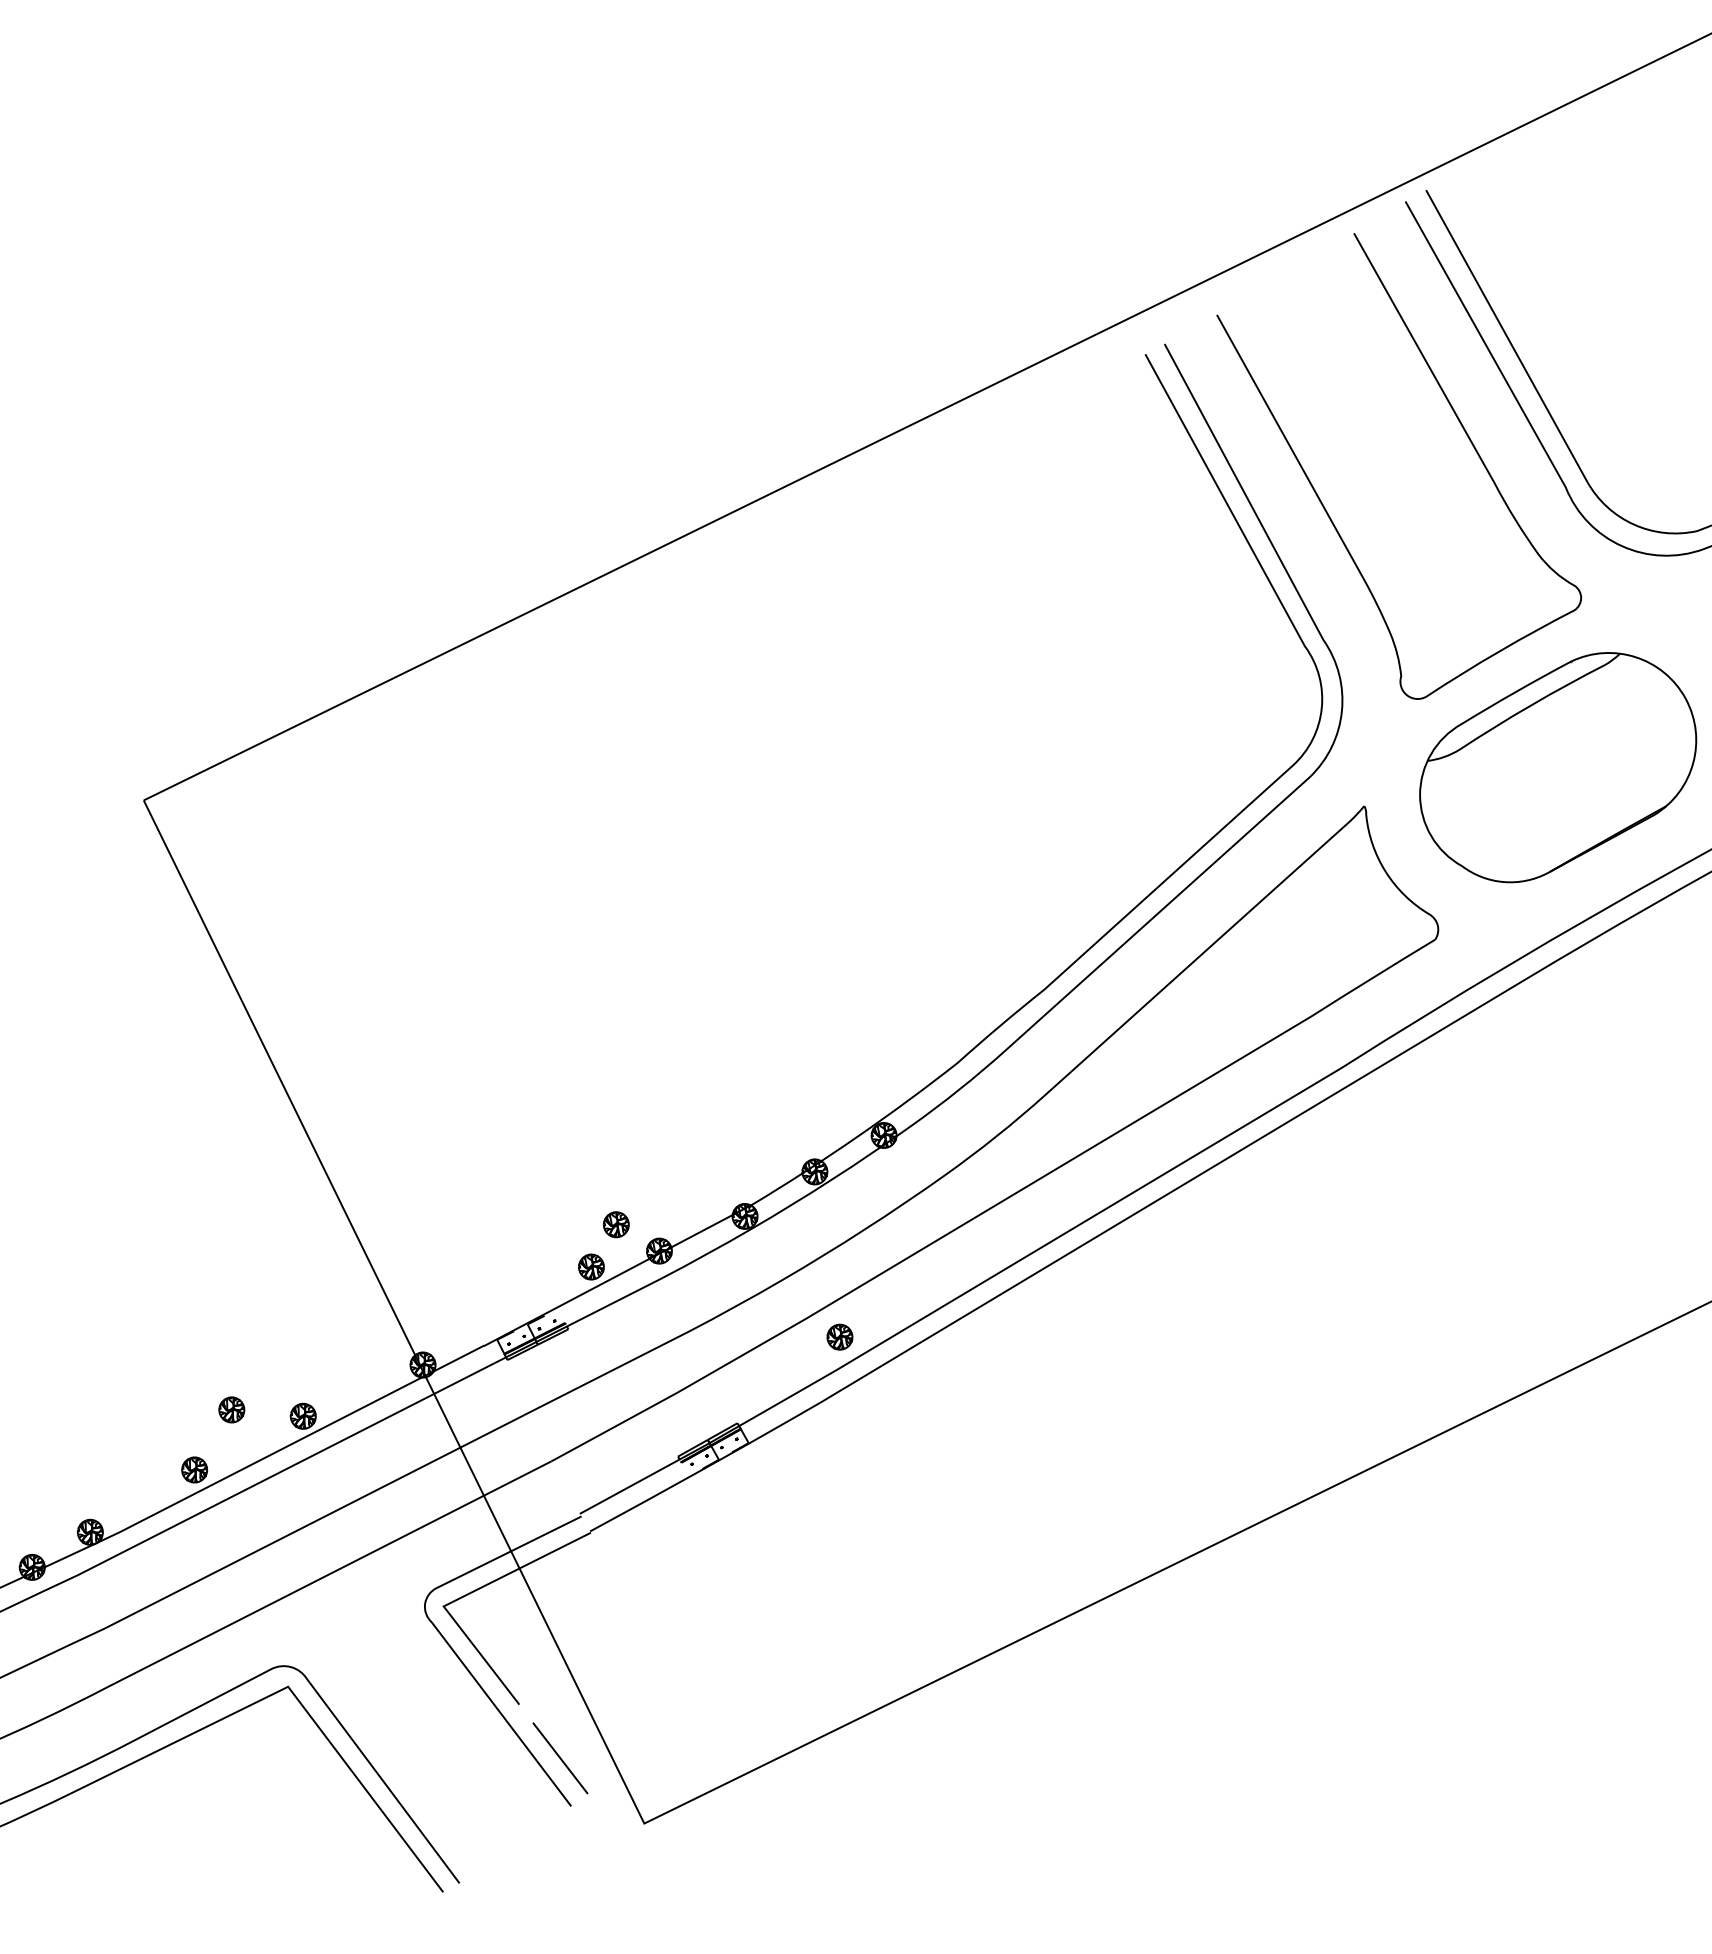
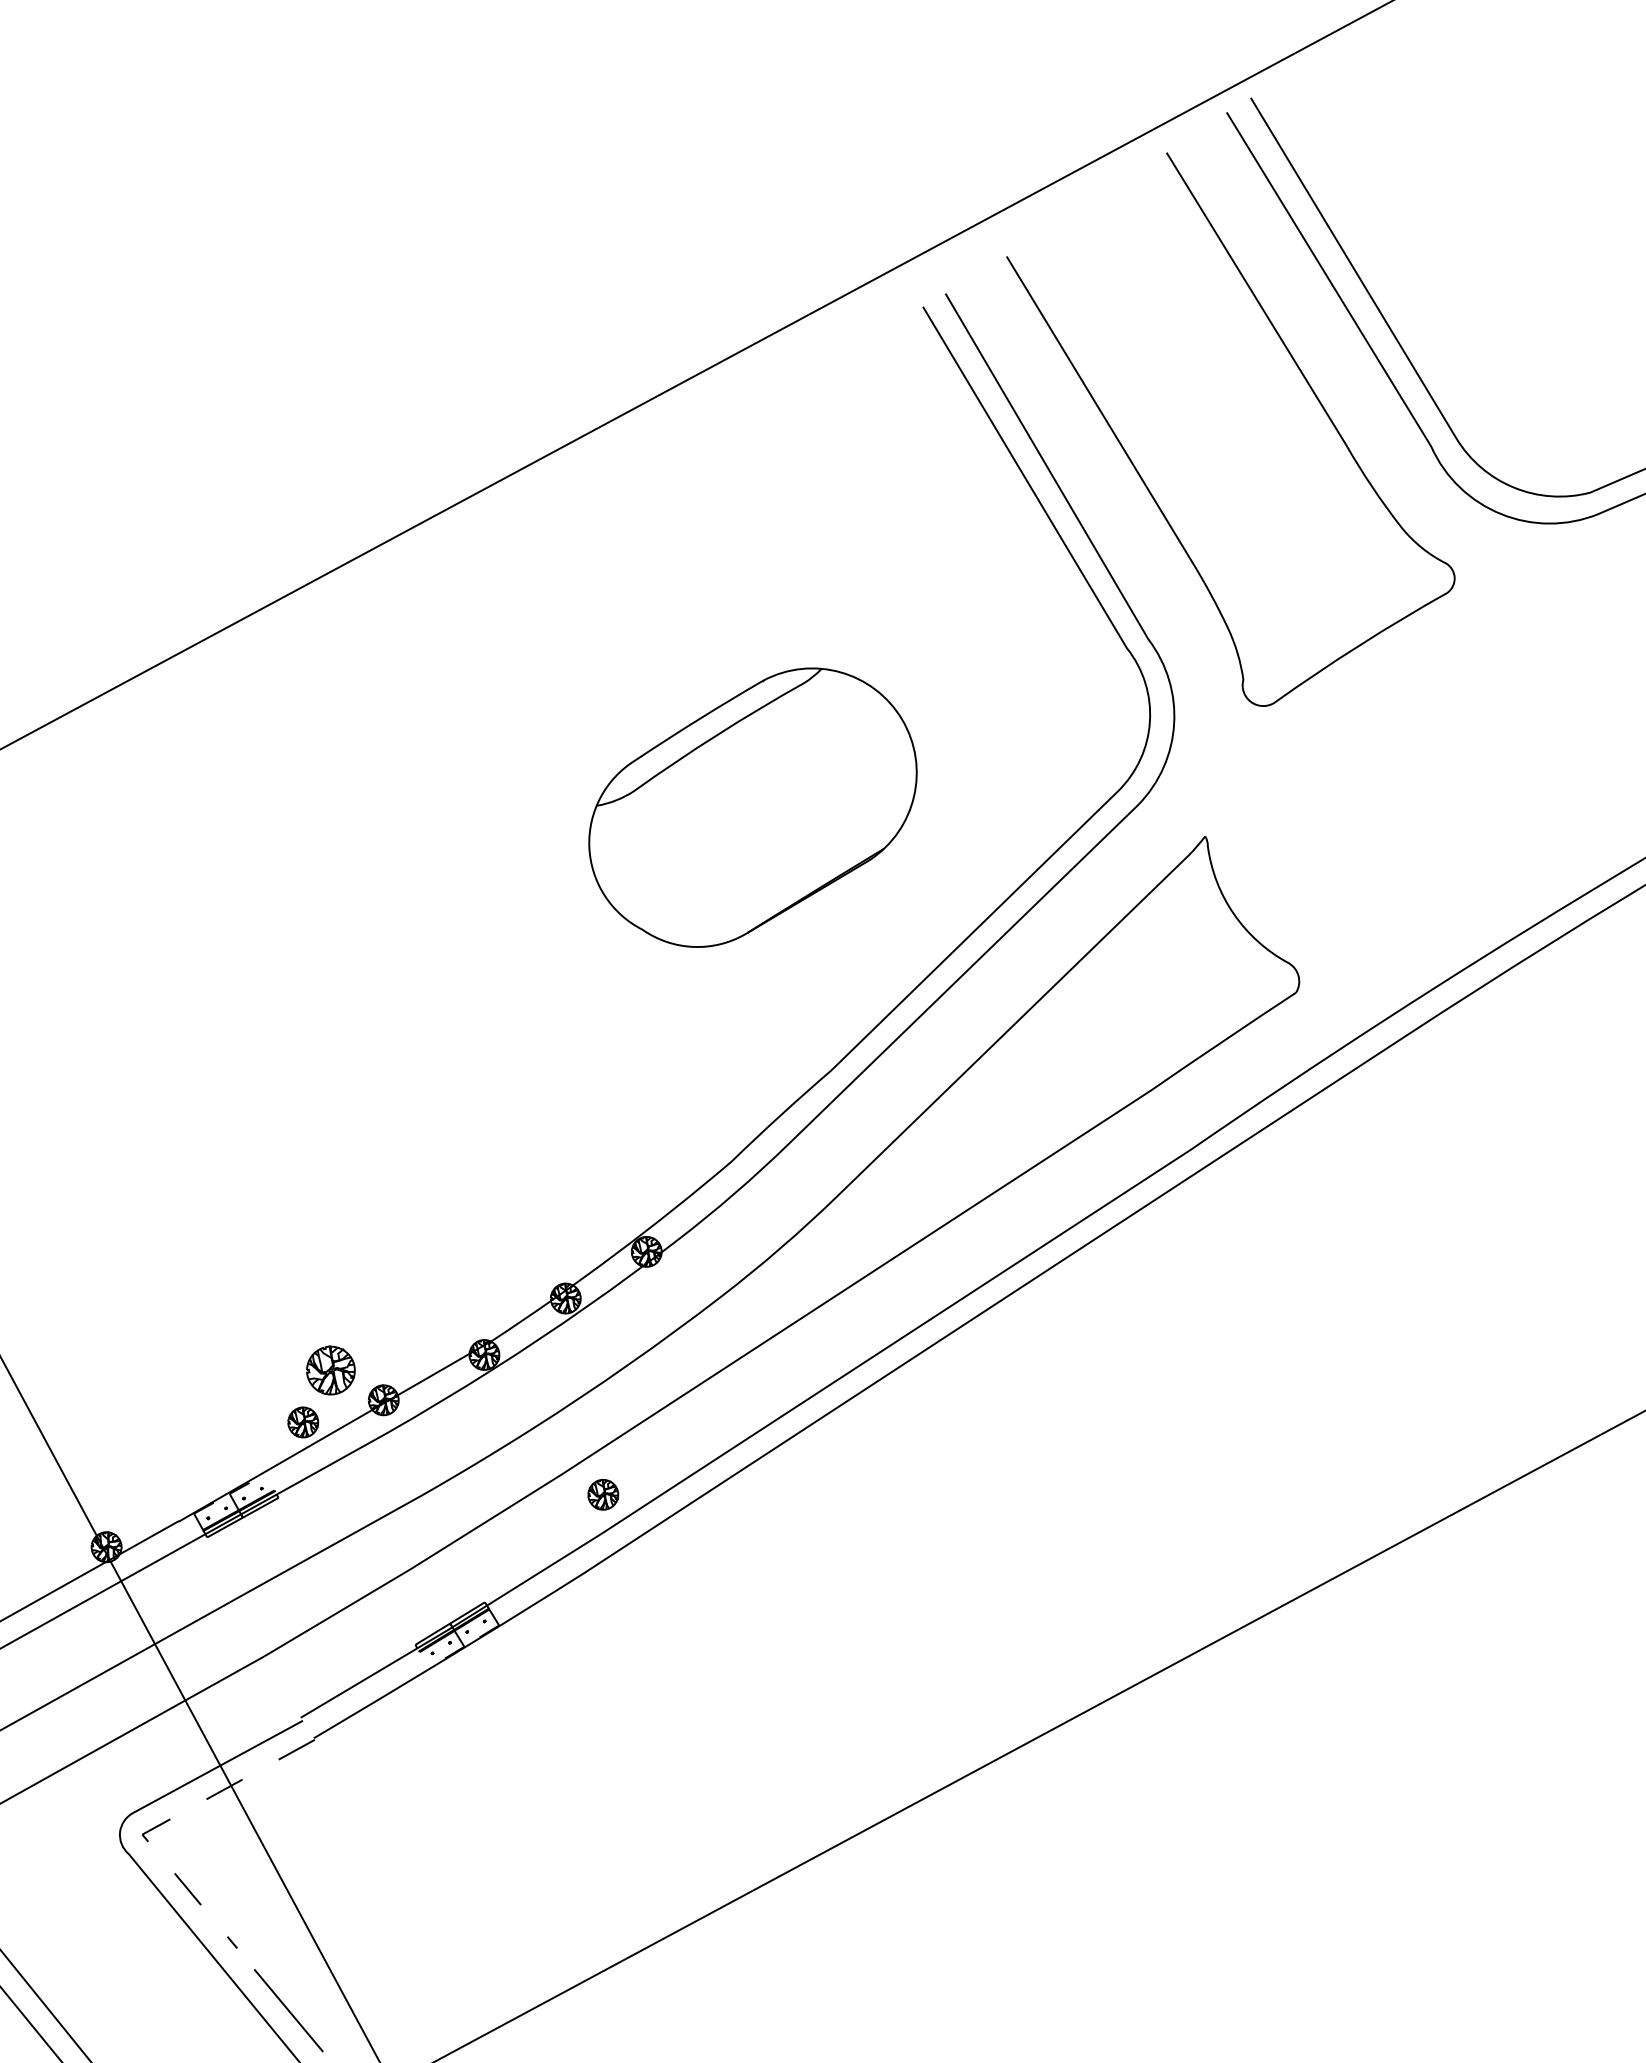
part: (1558, 767) -> (753, 807), moved
part: (616, 1224) -> (331, 1370), size x1.6
line: (460, 1597) -> (162, 1823), solid -> dashed

